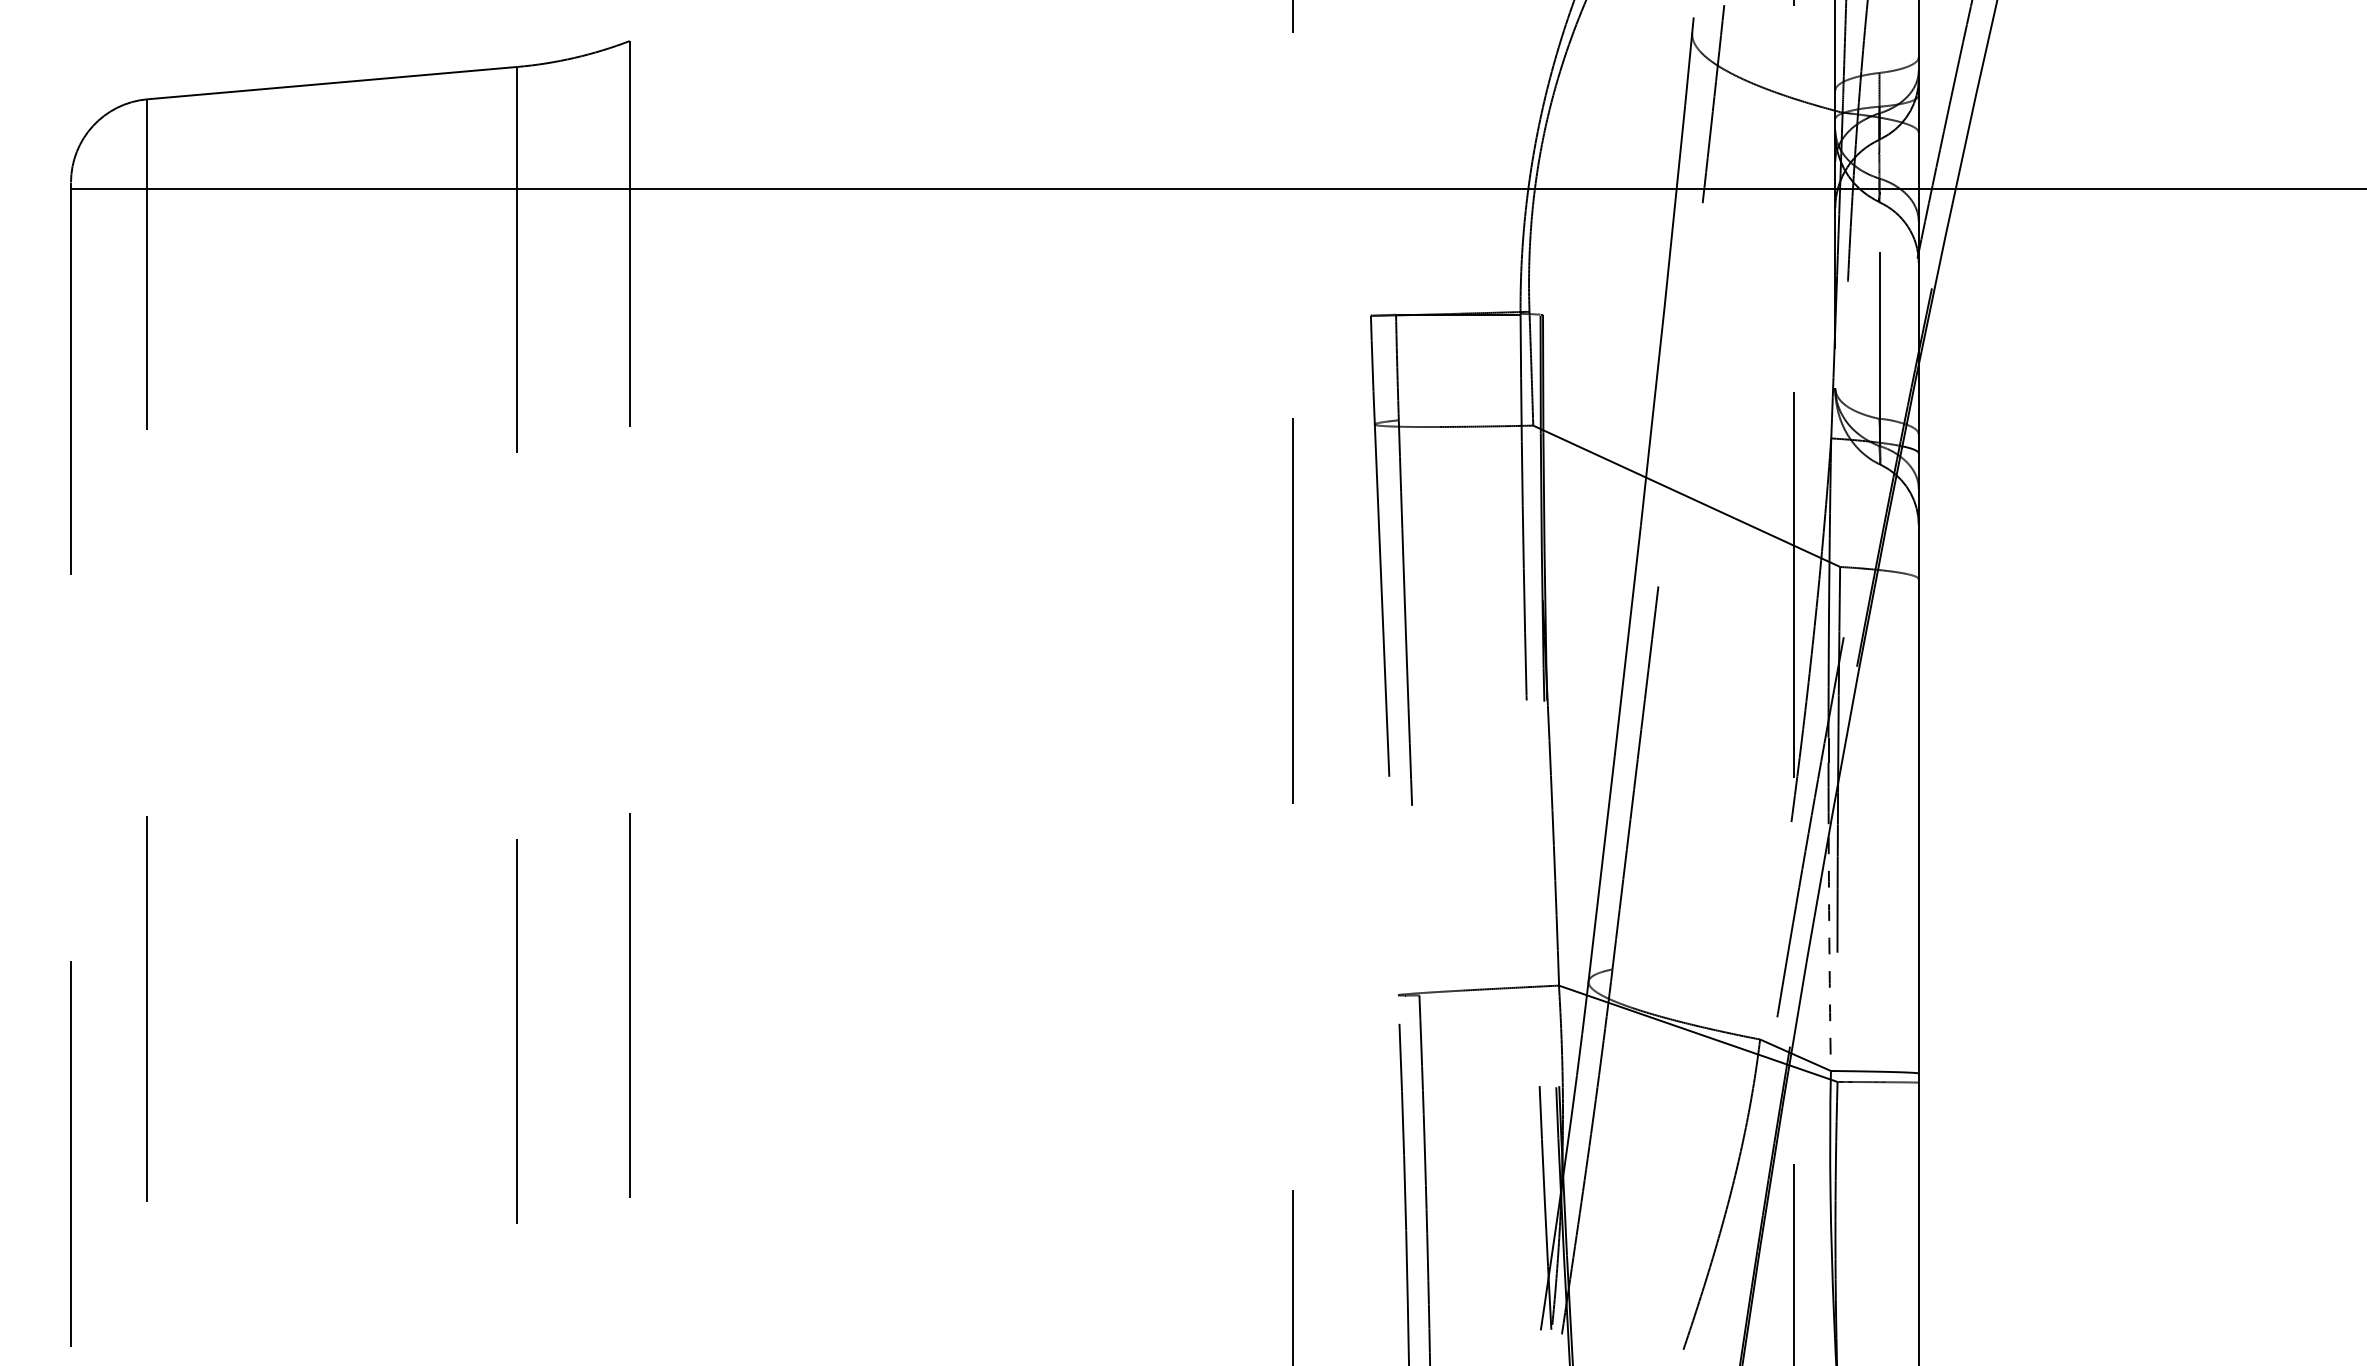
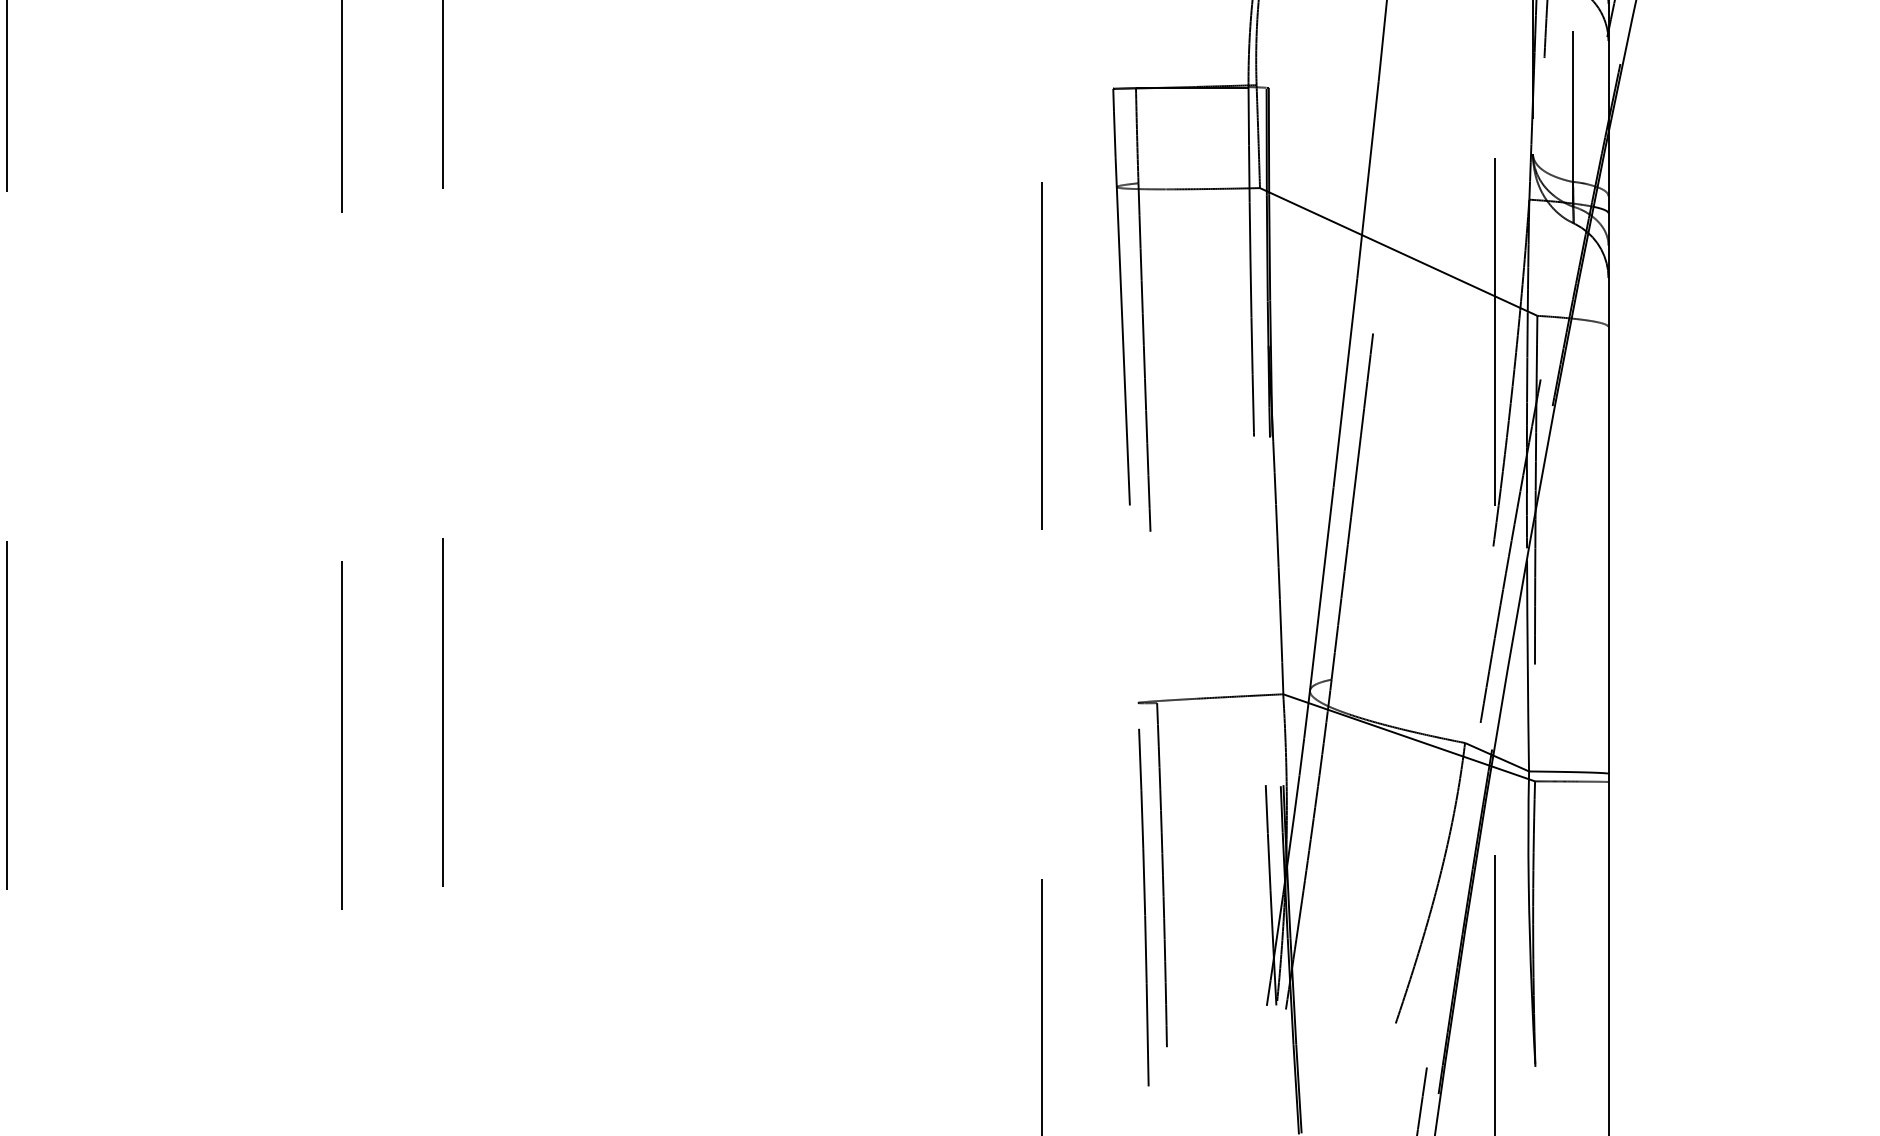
arc: (1829, 954) -> (1527, 666), dashed -> solid

